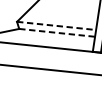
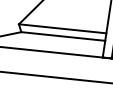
line: (56, 25) -> (62, 28), dashed -> solid
line: (57, 32) -> (63, 36), dashed -> solid

